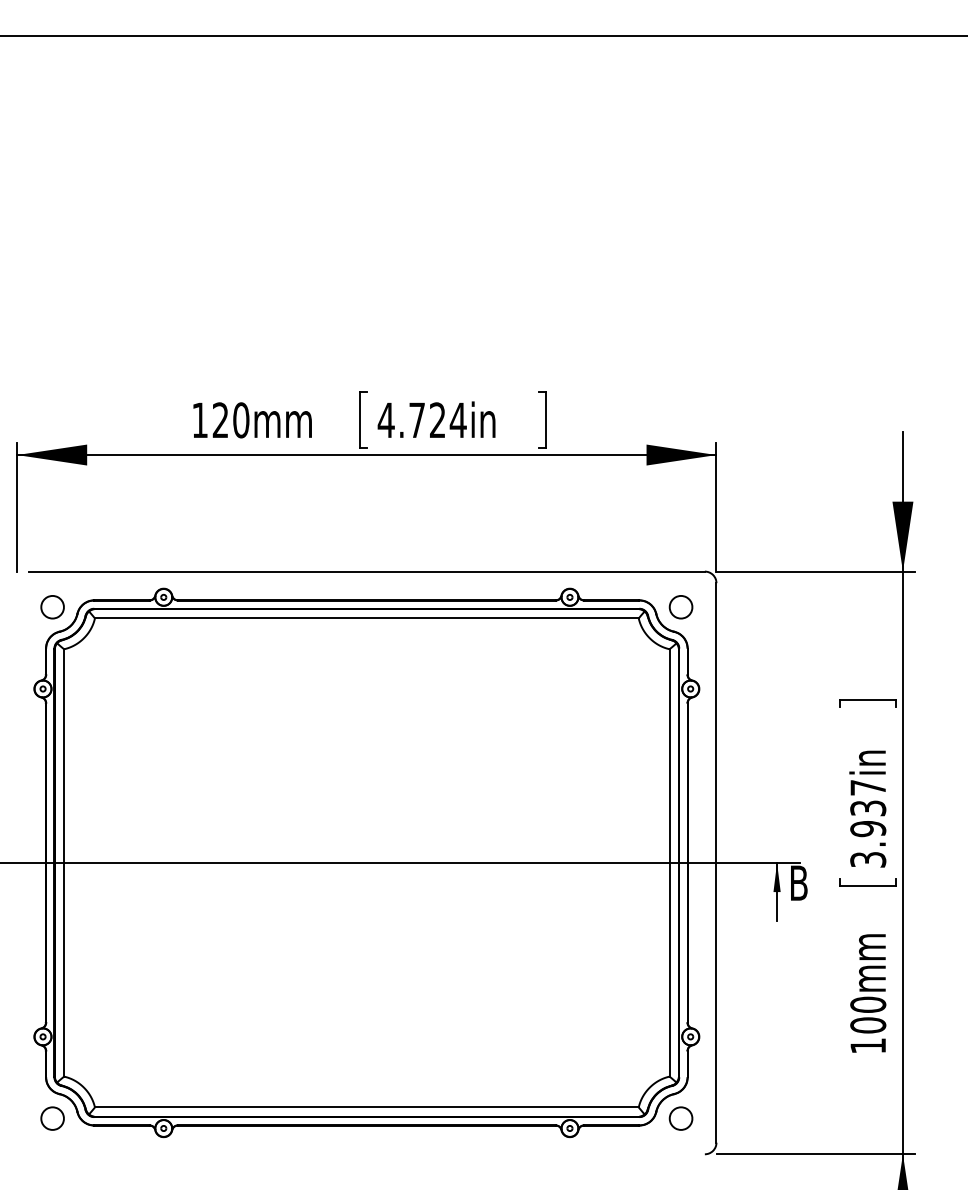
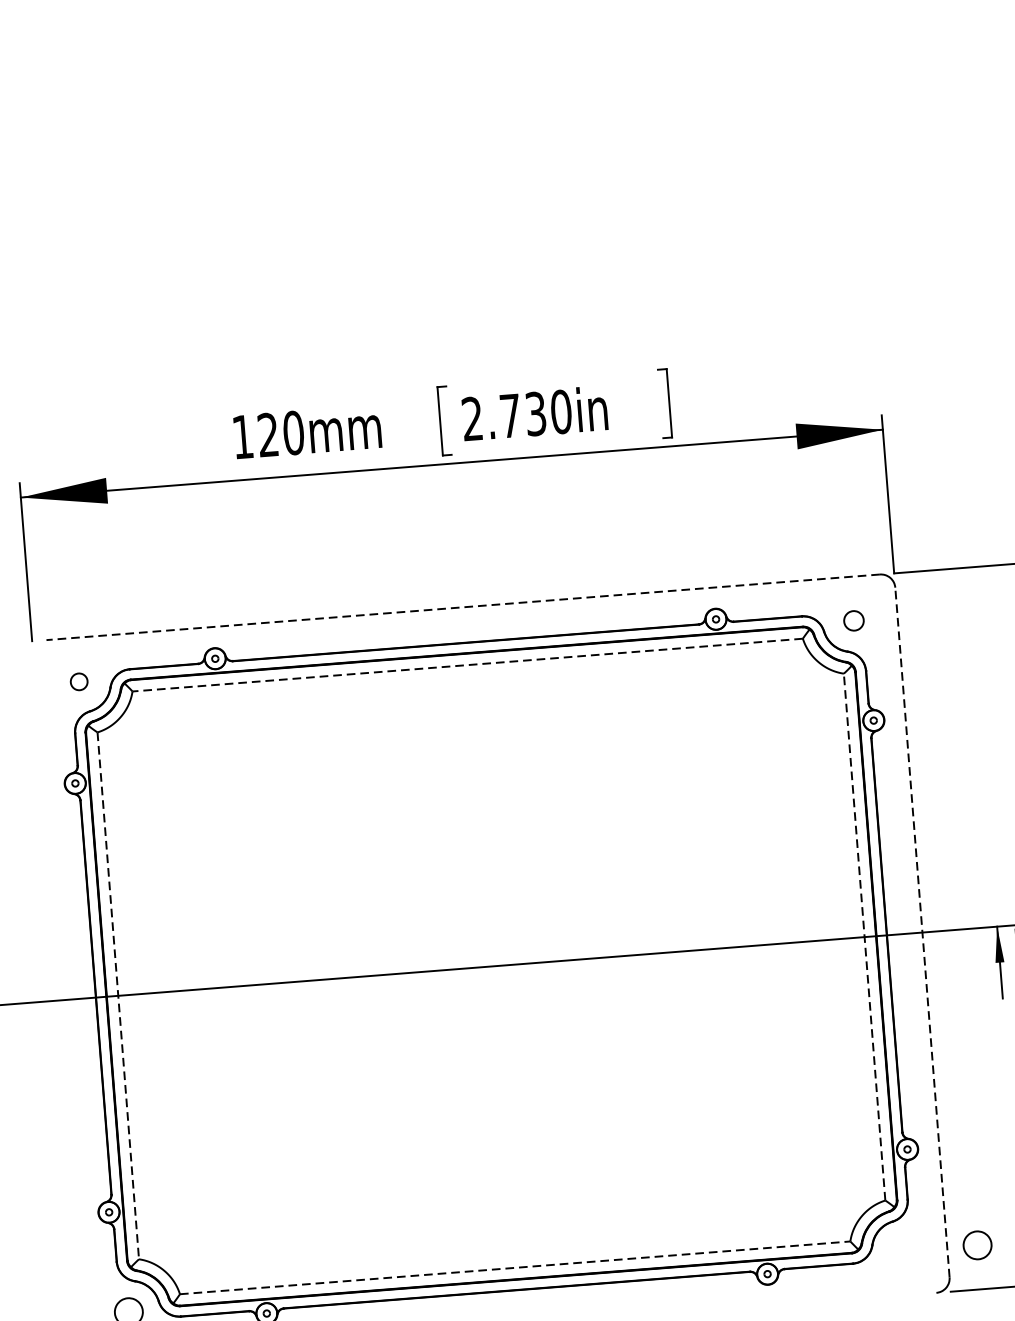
text: (421, 420) -> (515, 415), 4.724in -> 2.730in
line: (366, 571) -> (462, 607), solid -> dashed
part: (52, 607) -> (79, 682), size x0.6
part: (680, 607) -> (853, 621), size x0.7
line: (366, 618) -> (467, 665), solid -> dashed
line: (64, 862) -> (118, 995), solid -> dashed
line: (669, 862) -> (864, 936), solid -> dashed
line: (716, 862) -> (922, 932), solid -> dashed
line: (366, 1107) -> (514, 1267), solid -> dashed
part: (680, 1118) -> (976, 1245), moved

